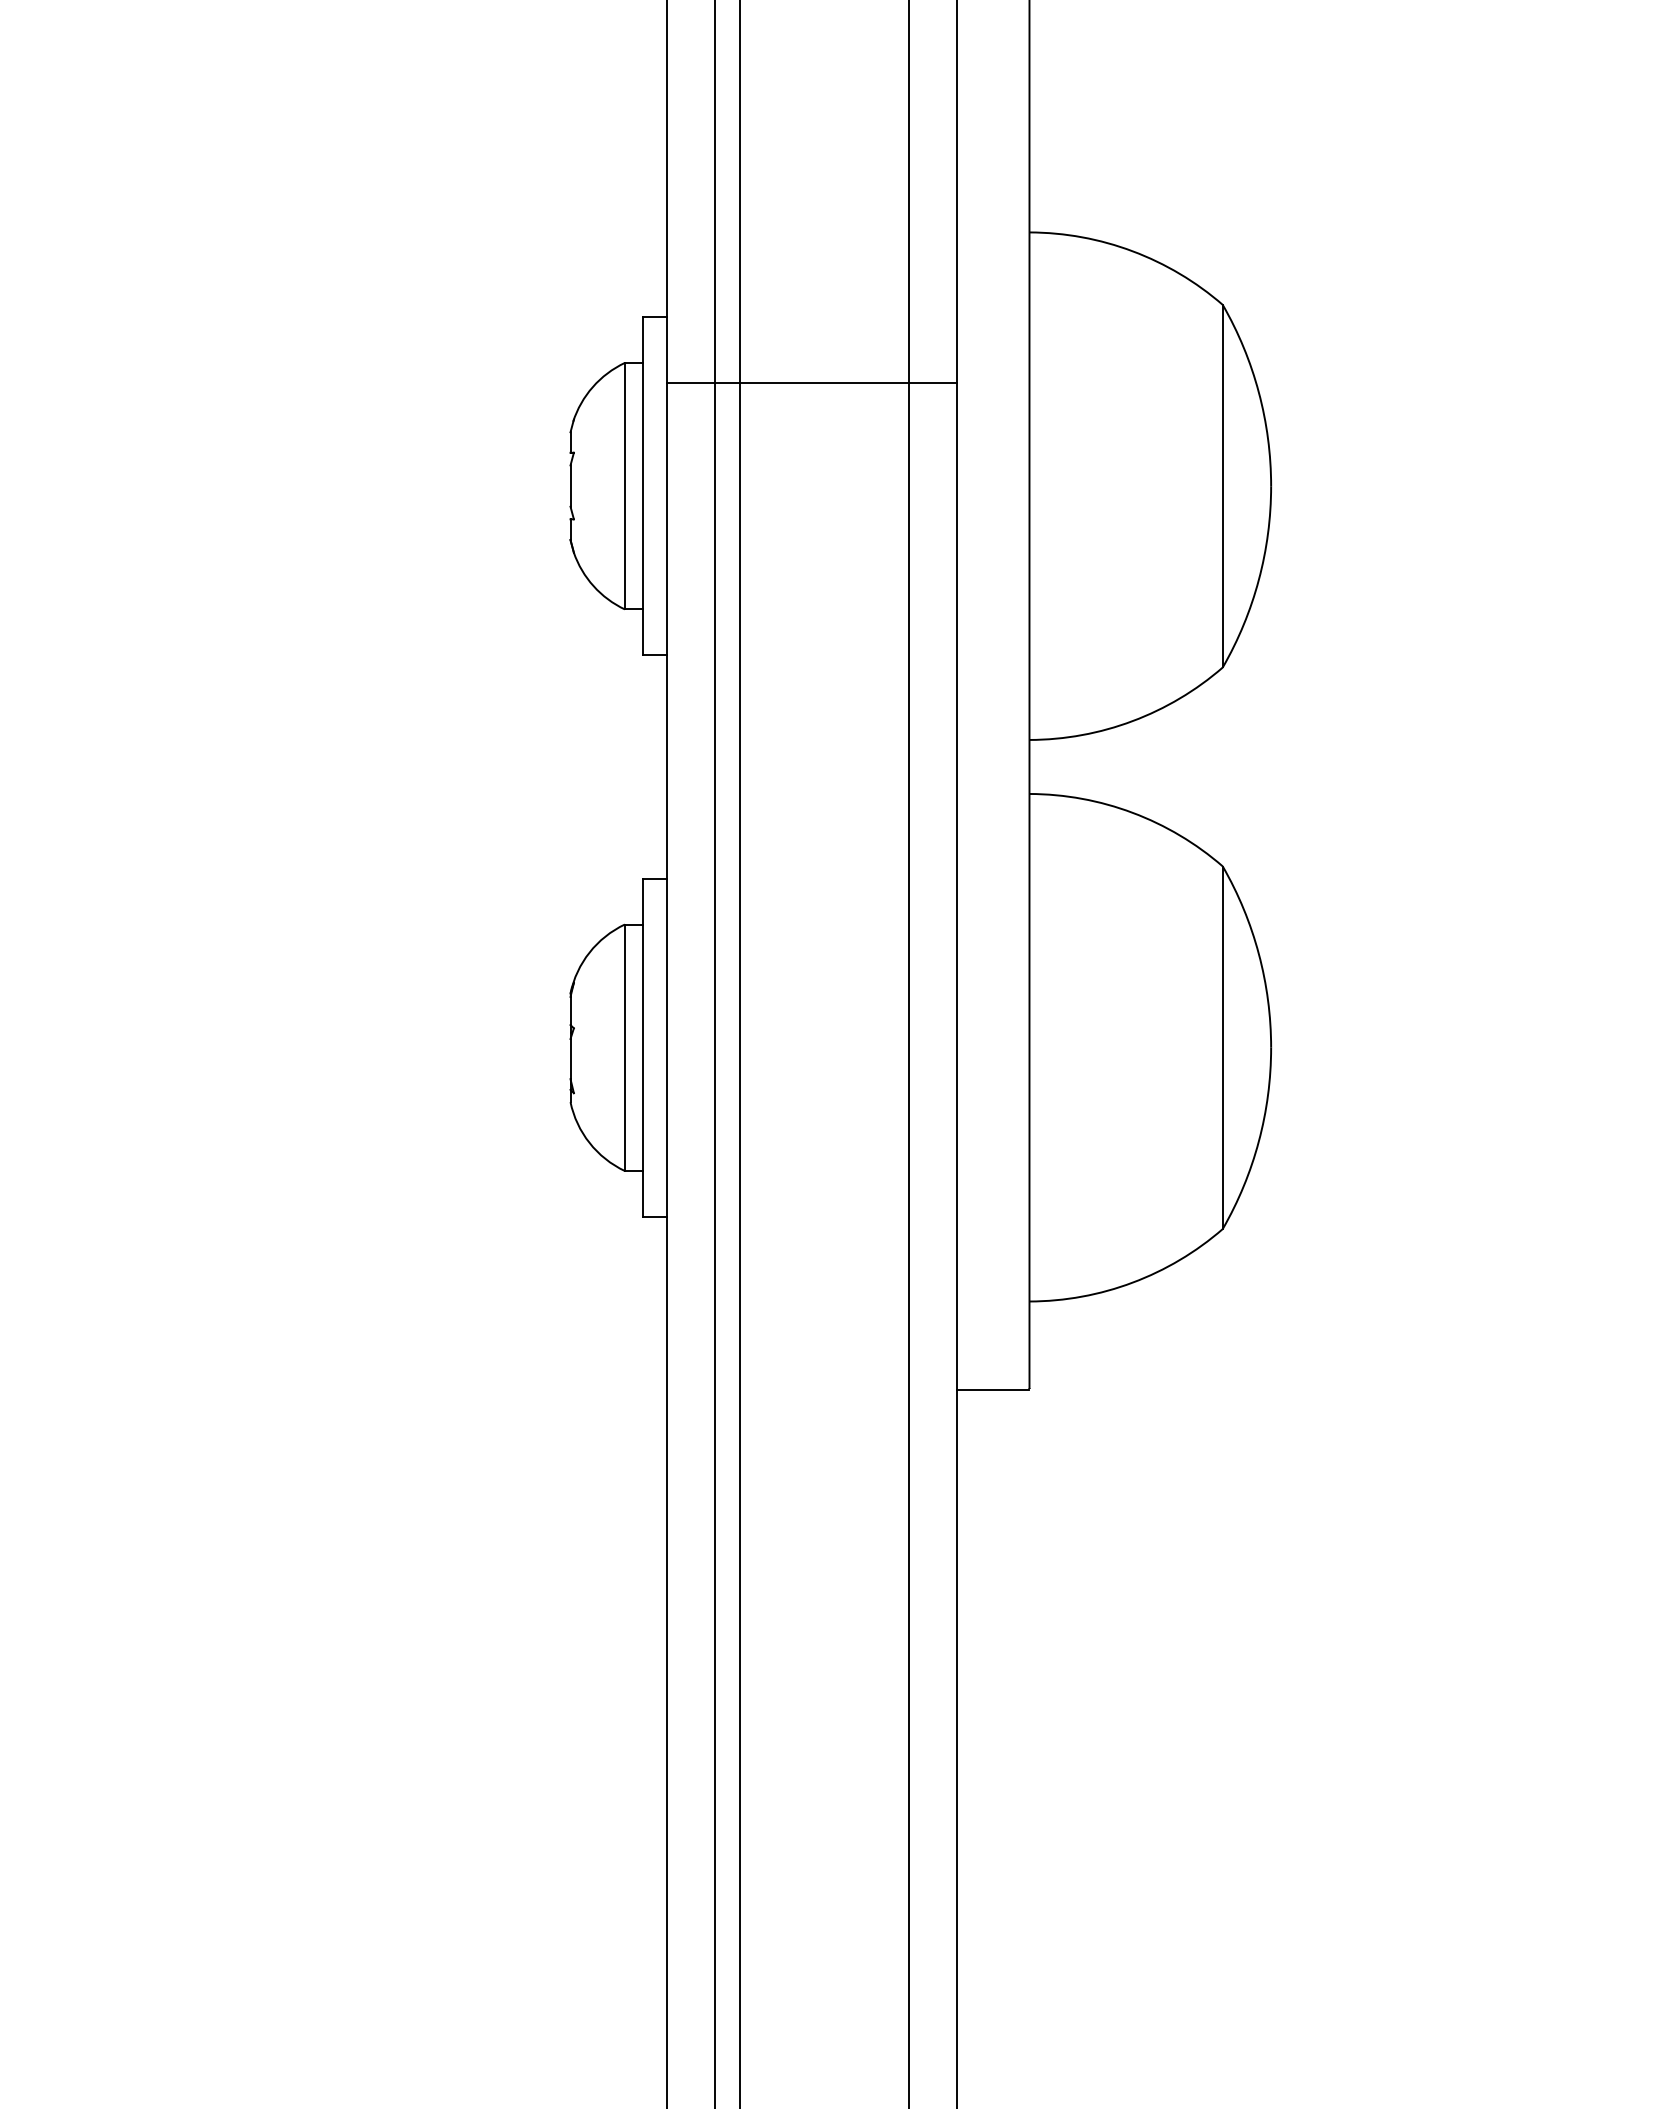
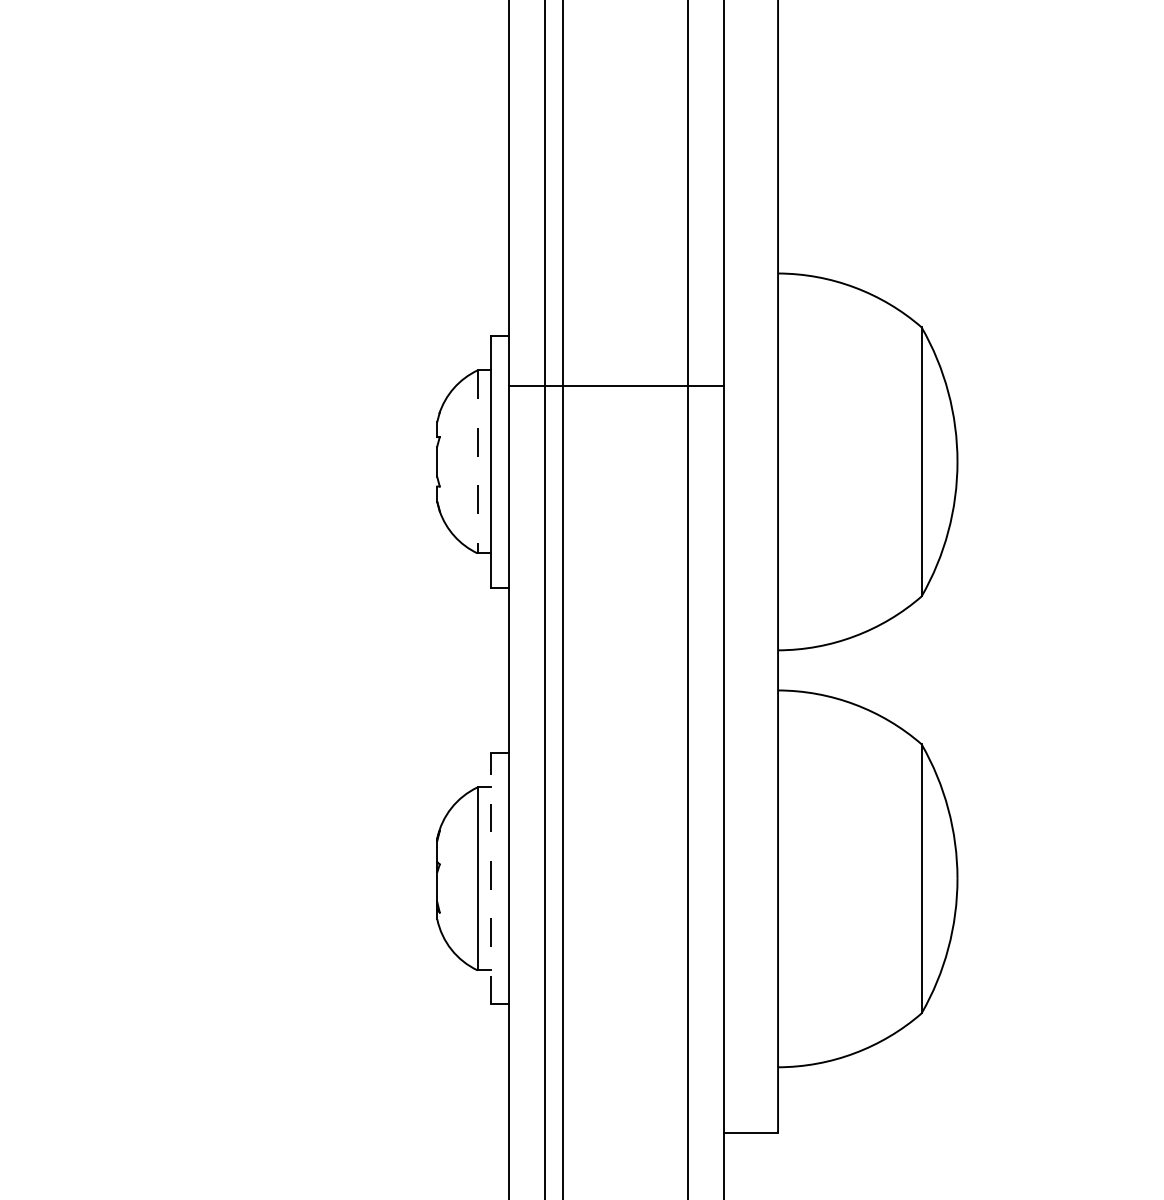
line: (624, 486) -> (477, 462), solid -> dashed
line: (643, 1047) -> (491, 878), solid -> dashed

